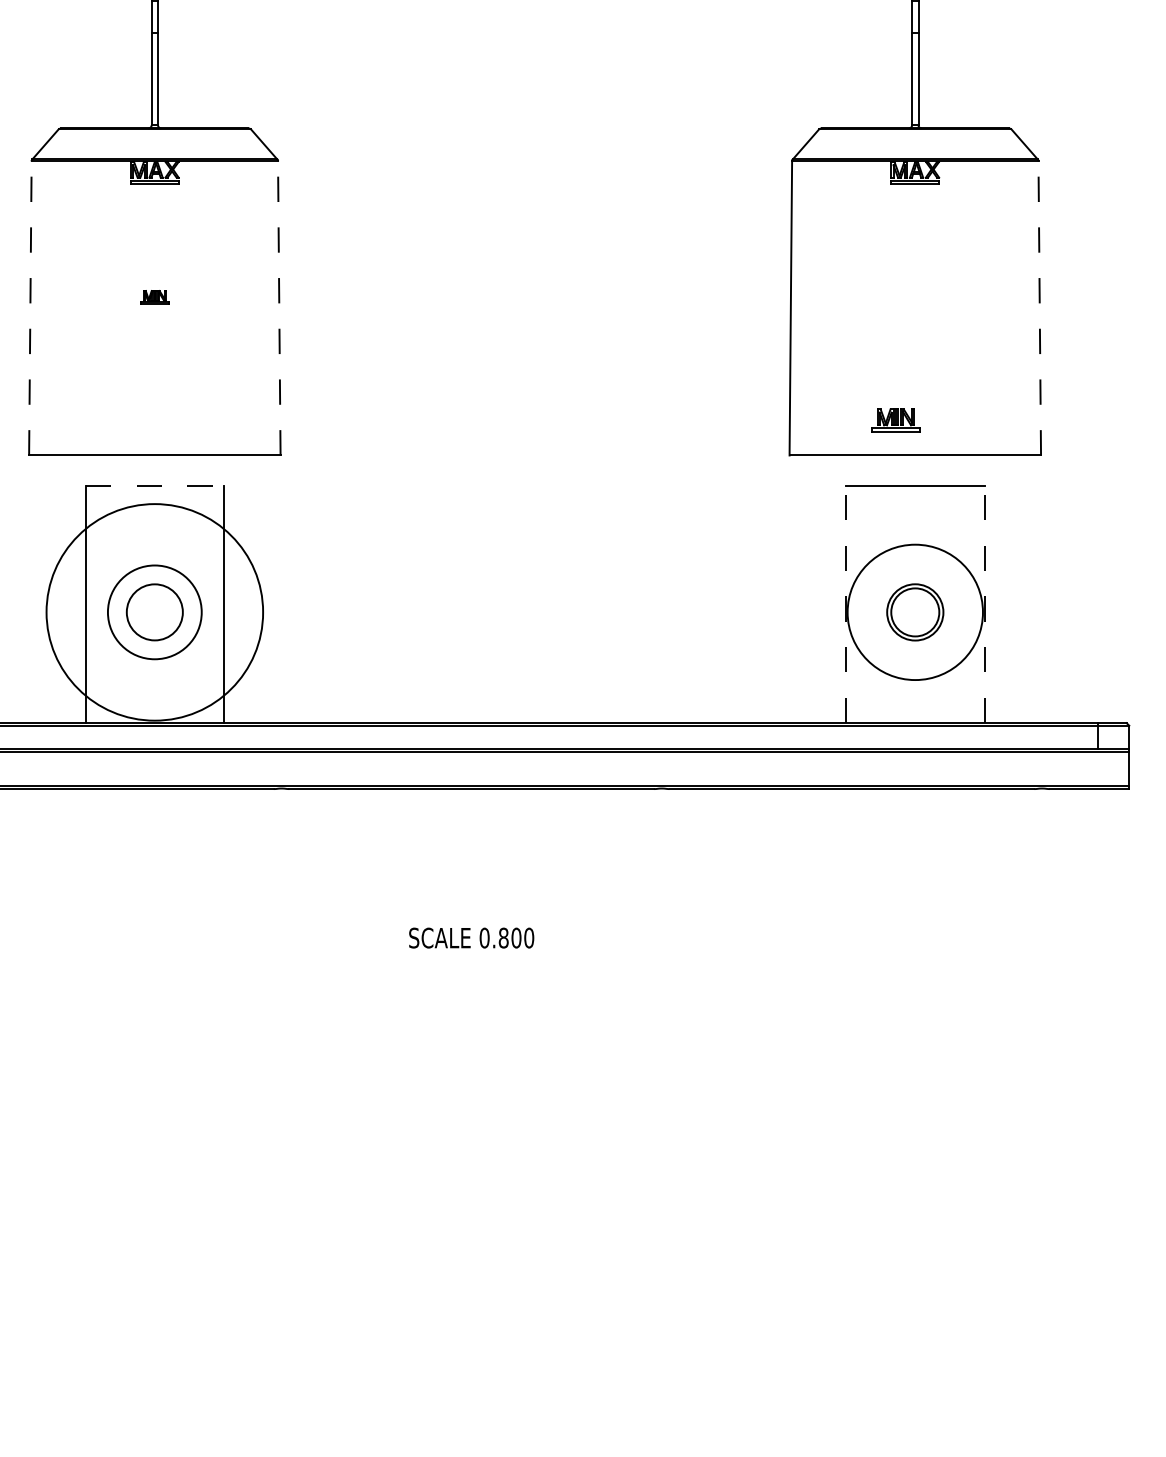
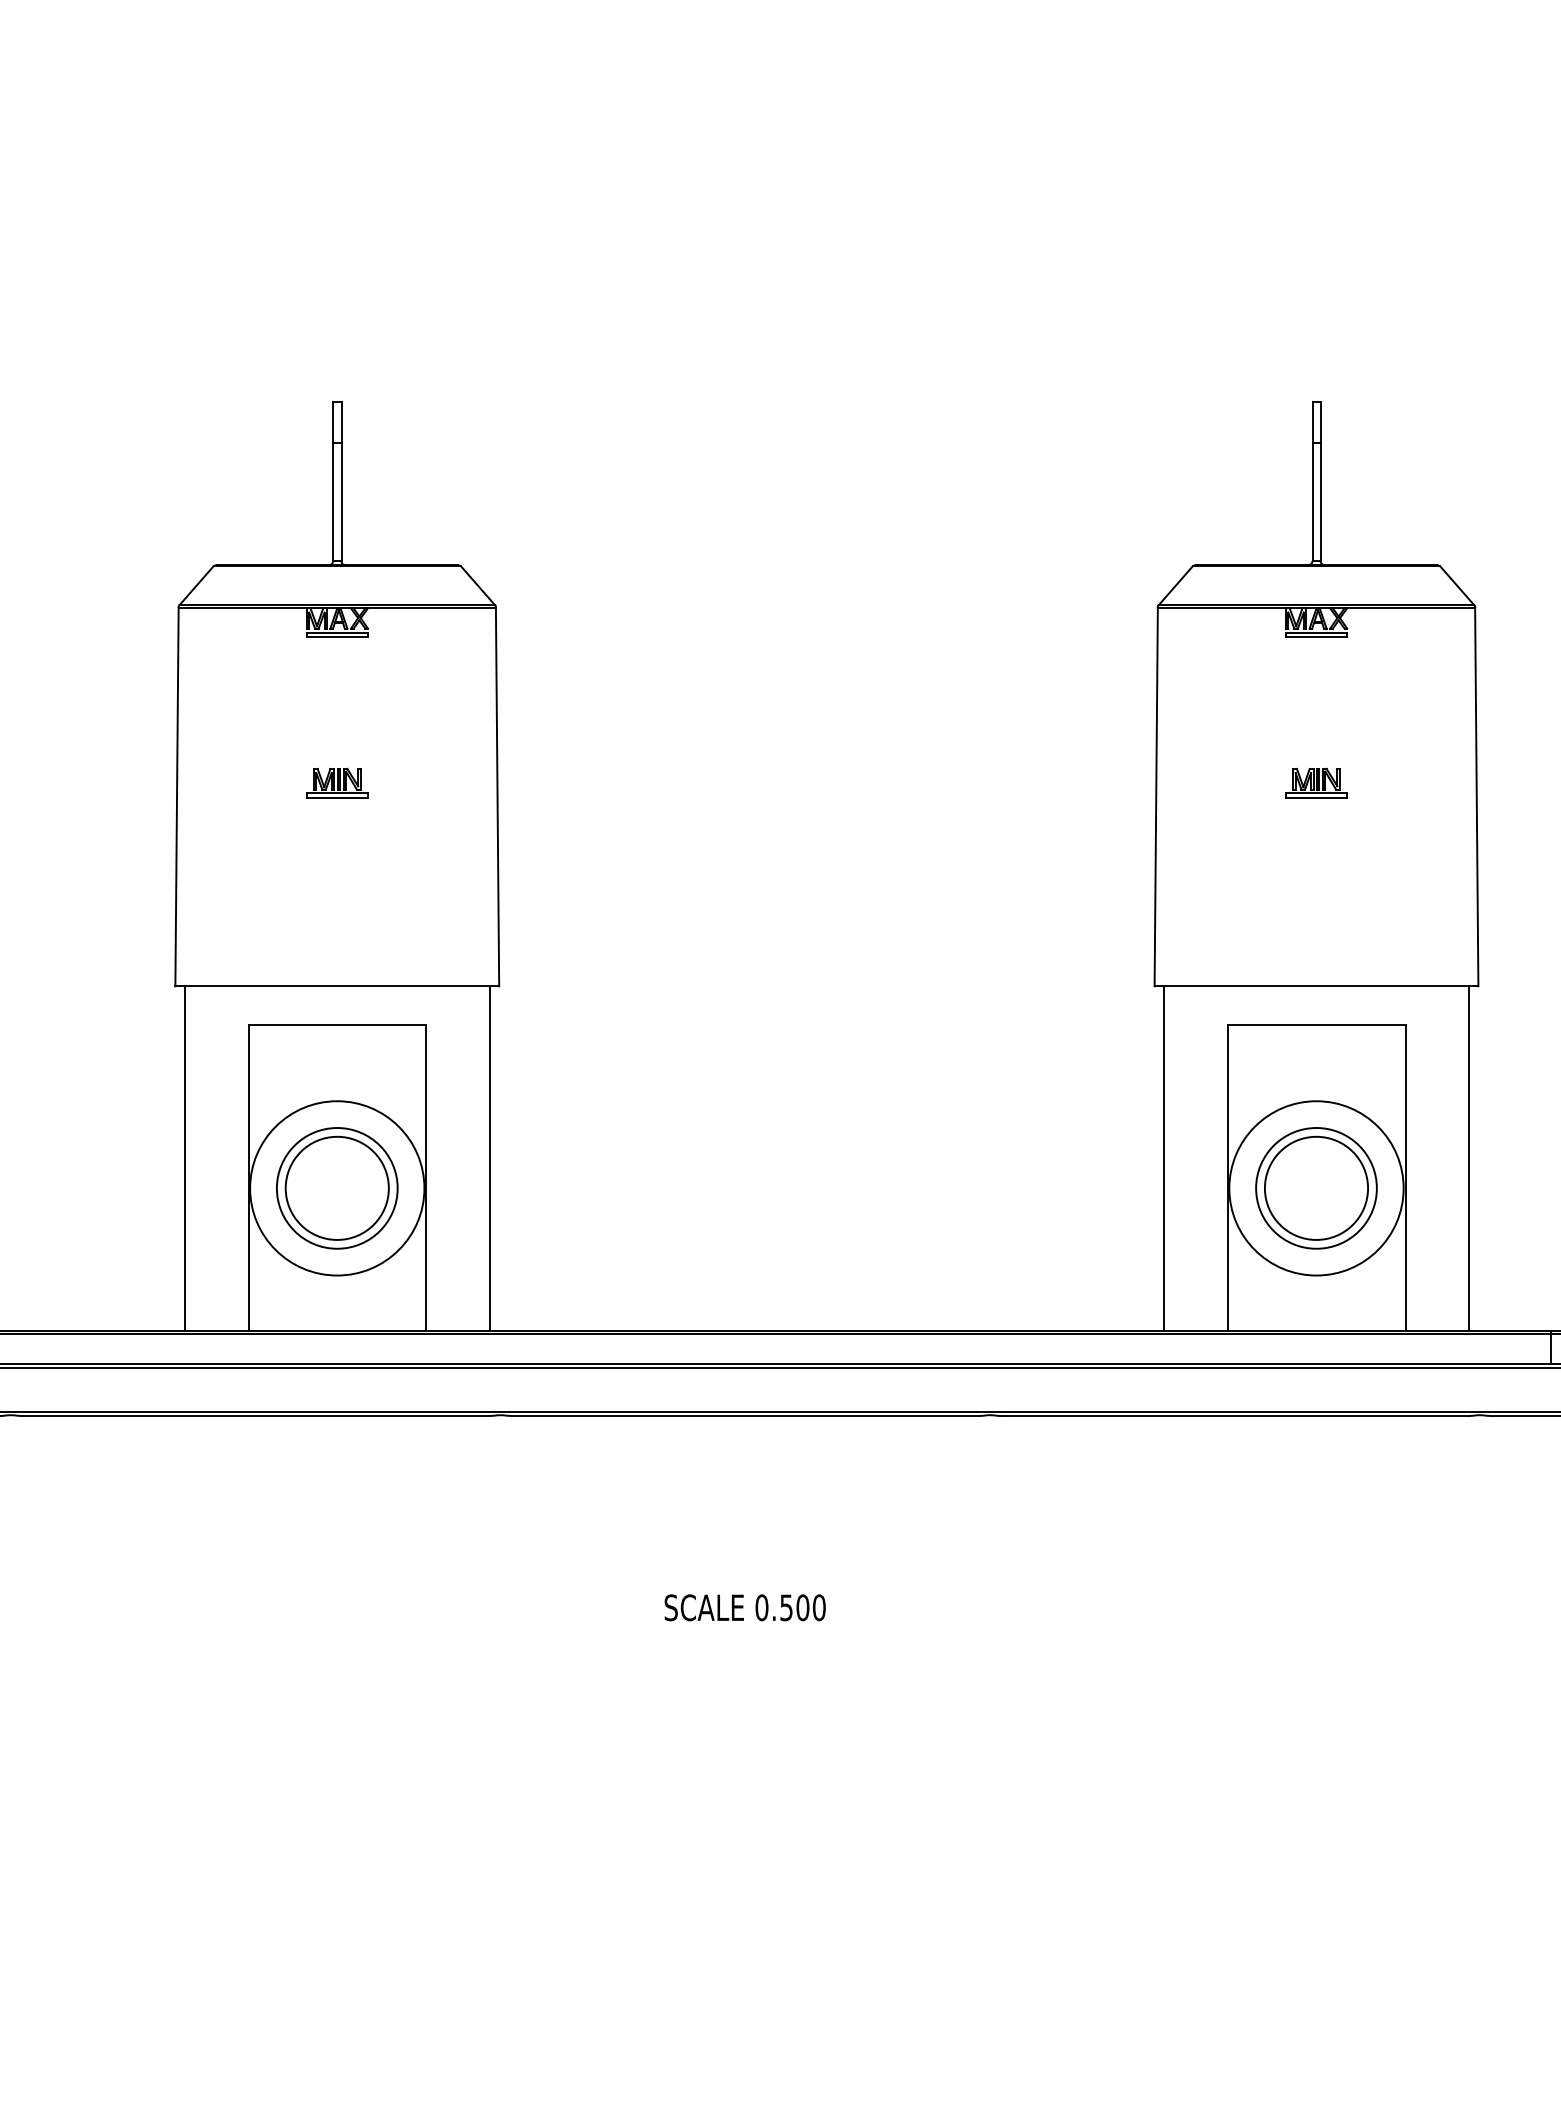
part: (155, 297) -> (337, 782), size x1.67
line: (30, 308) -> (177, 796), dashed -> solid
line: (279, 308) -> (497, 796), dashed -> solid
line: (1039, 308) -> (1476, 796), dashed -> solid
part: (895, 419) -> (1316, 782), moved
line: (155, 485) -> (337, 1025), dashed -> solid
line: (36, 589) -> (184, 1158), added
line: (273, 589) -> (490, 1158), added
line: (796, 589) -> (1163, 1158), added
line: (1034, 589) -> (1469, 1158), added
line: (846, 604) -> (1227, 1178), dashed -> solid
line: (984, 604) -> (1405, 1178), dashed -> solid
circle: (154, 611) -> (336, 1187), size x1.43
circle: (155, 612) -> (337, 1188), size x0.62
part: (915, 612) -> (1316, 1188), size x1.67
text: (503, 937) -> (786, 1607), 0.800 -> 0.500

